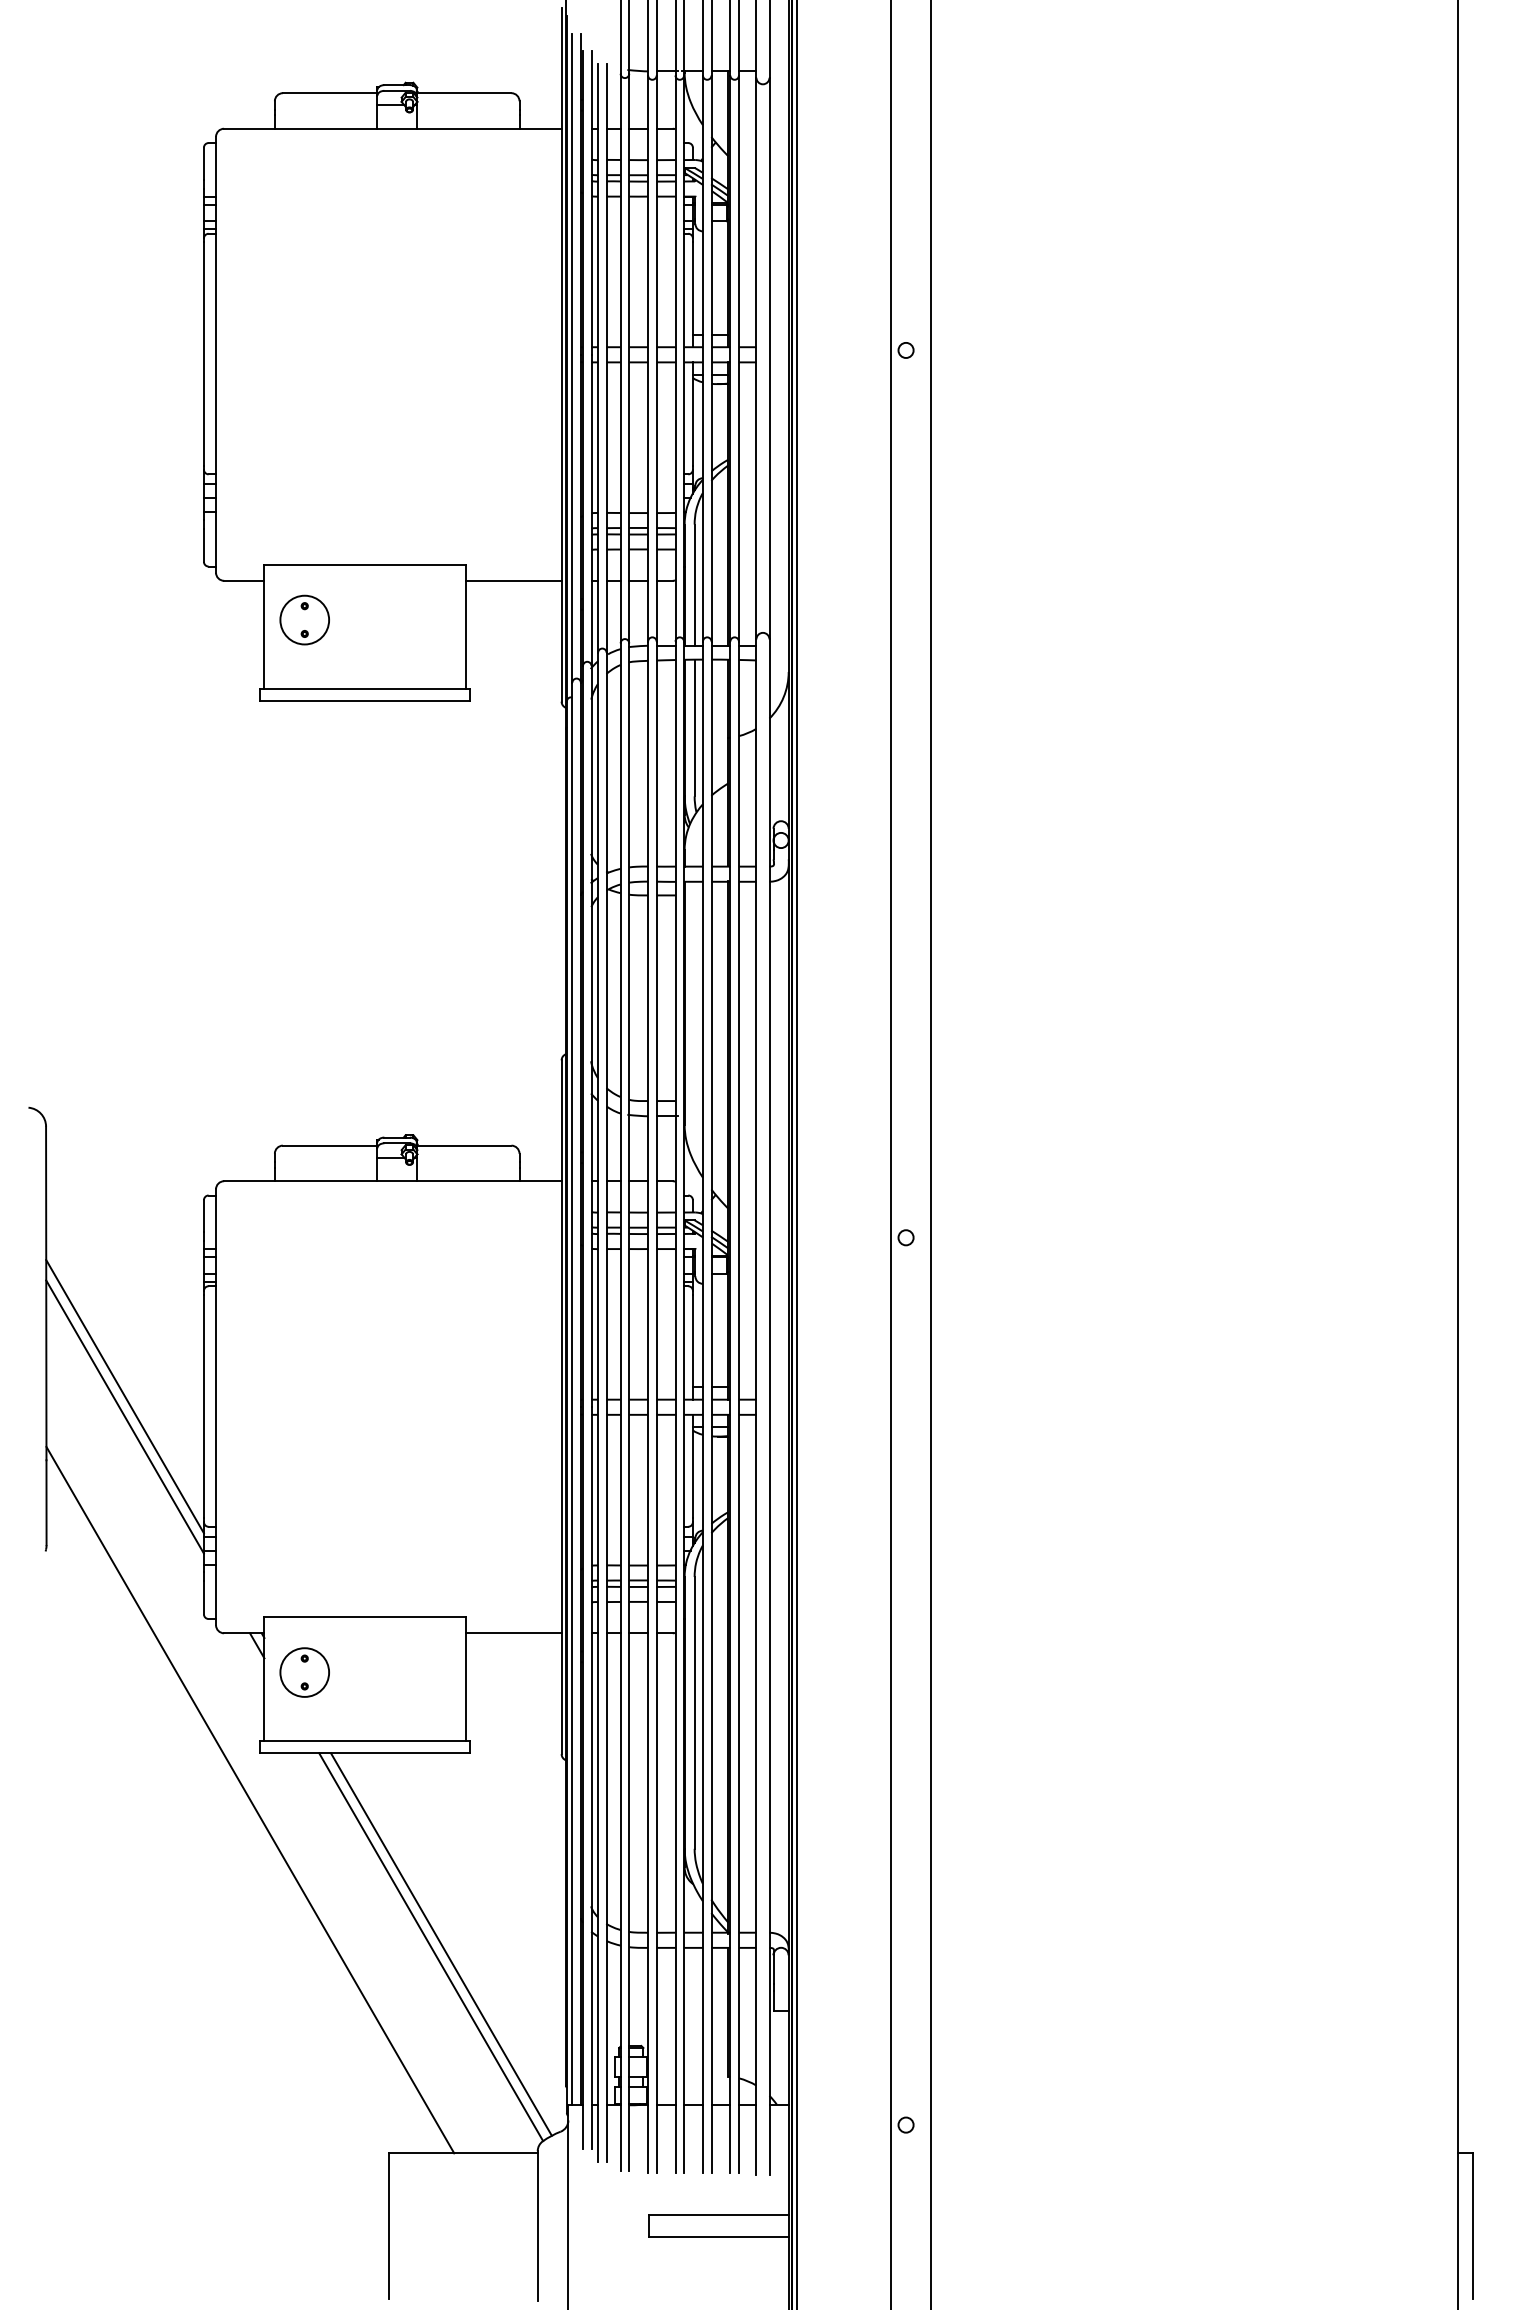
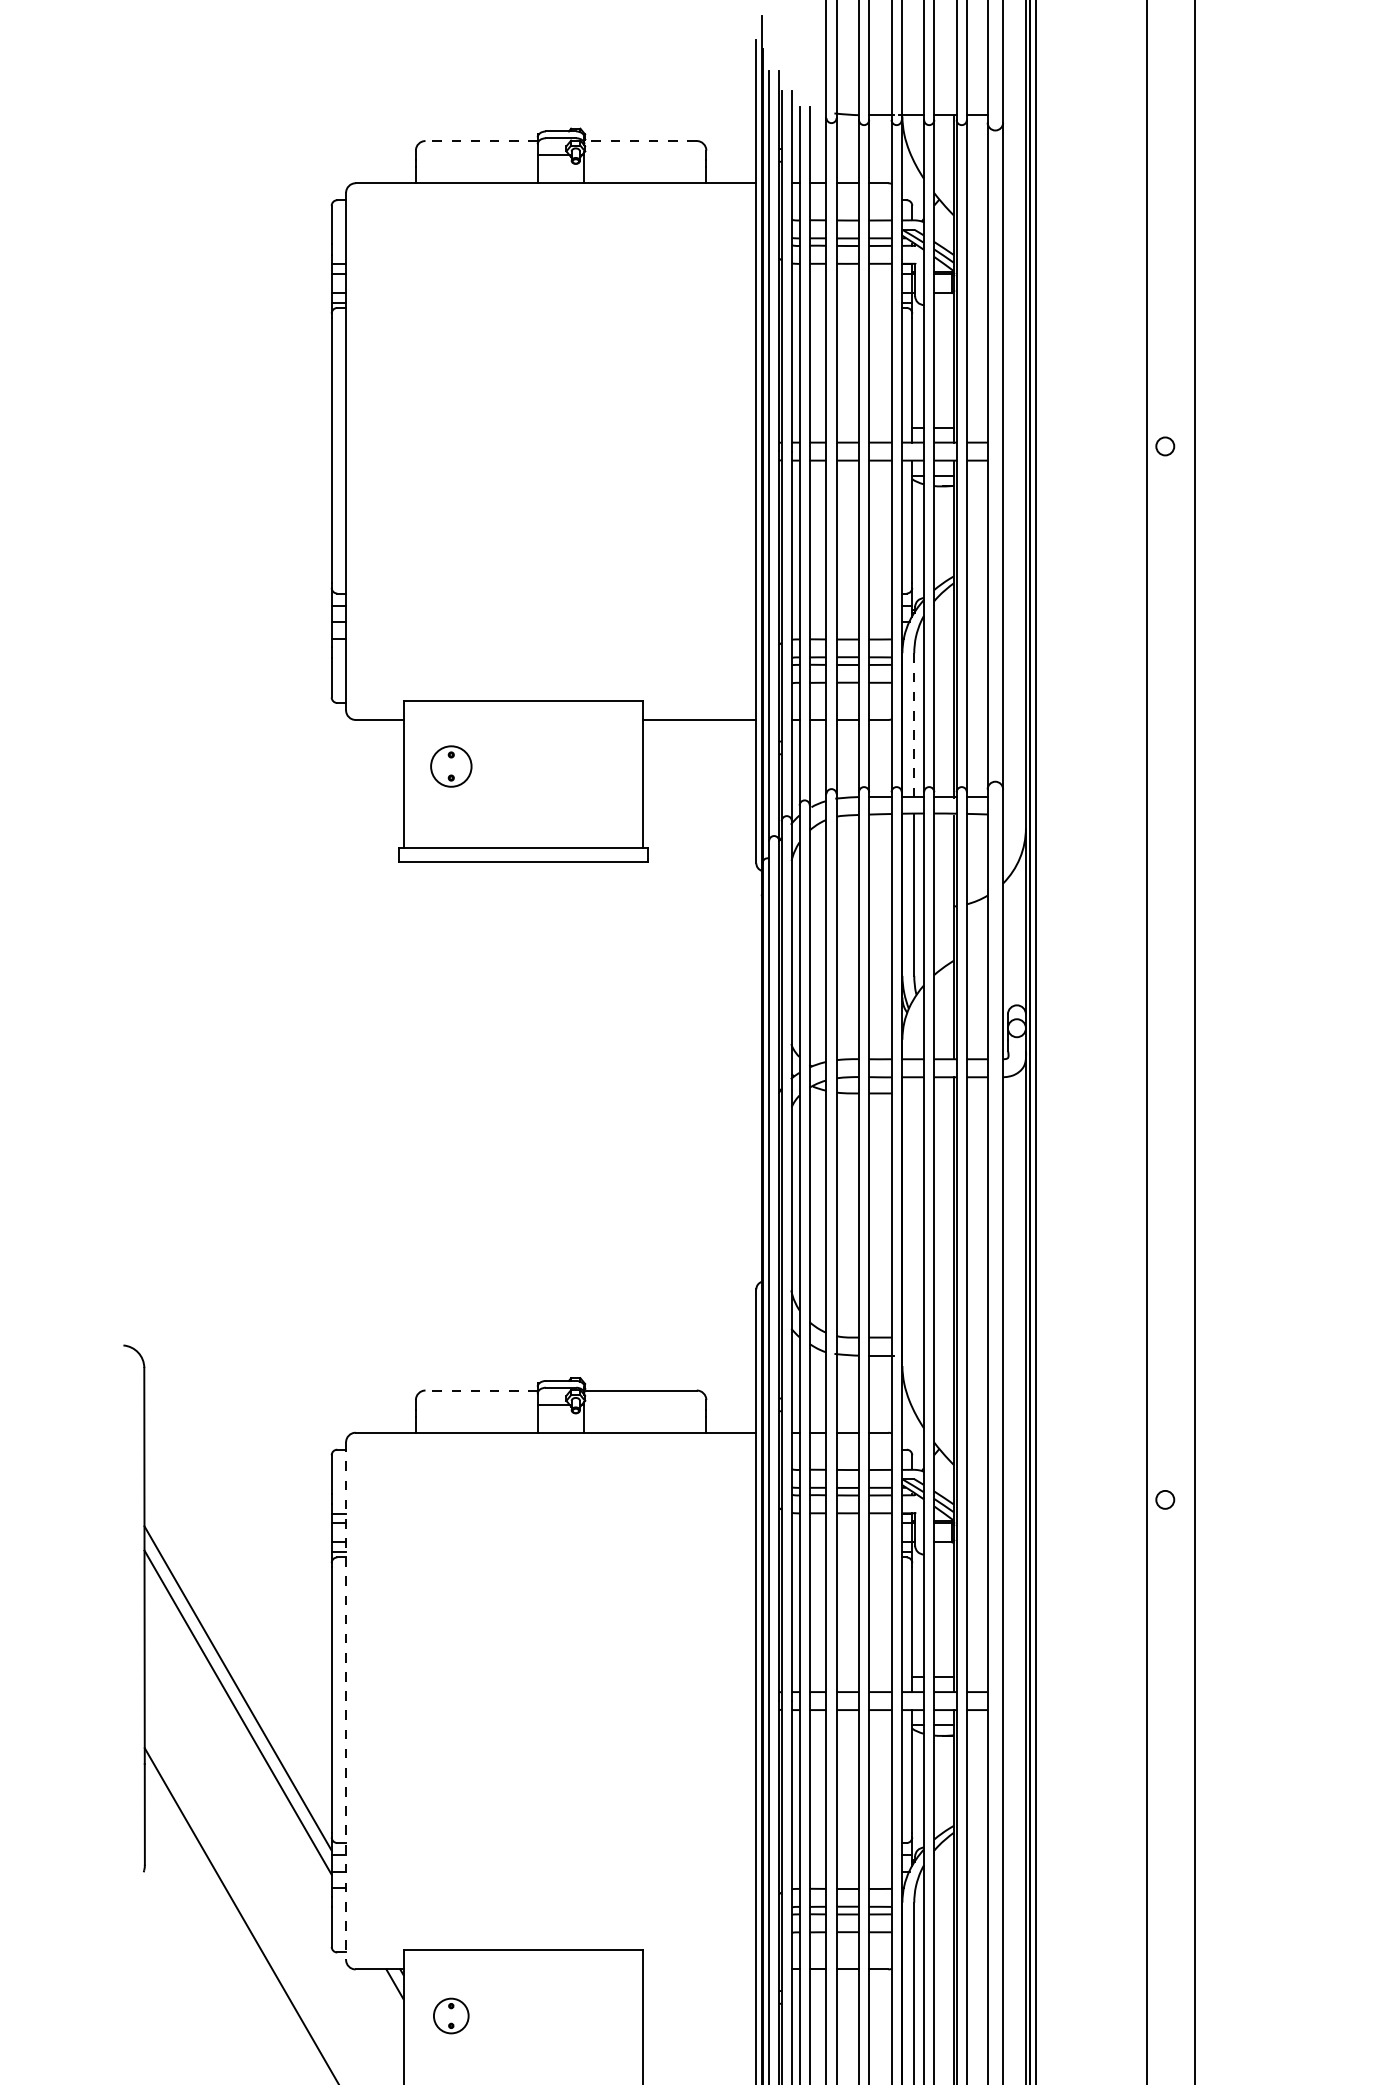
line: (329, 93) -> (480, 141), solid -> dashed
line: (463, 93) -> (639, 141), solid -> dashed
line: (694, 585) -> (914, 725), solid -> dashed
part: (304, 619) -> (451, 765), size x0.7
line: (329, 1145) -> (480, 1390), solid -> dashed
line: (216, 1407) -> (346, 1701), solid -> dashed
line: (513, 1633) -> (699, 1969), removed
part: (304, 1672) -> (451, 2015), size x0.6

